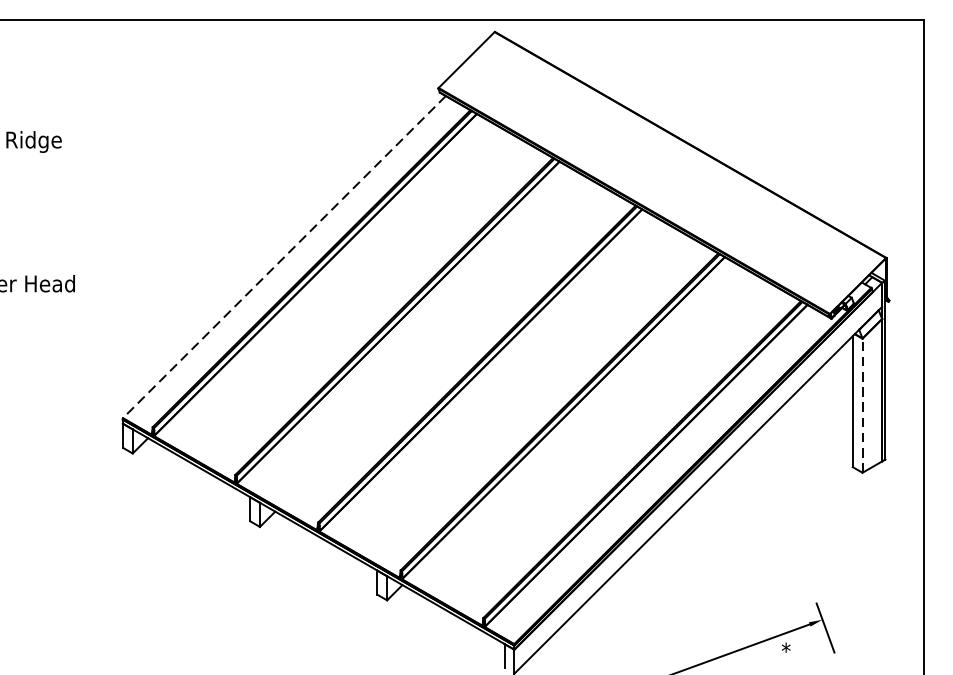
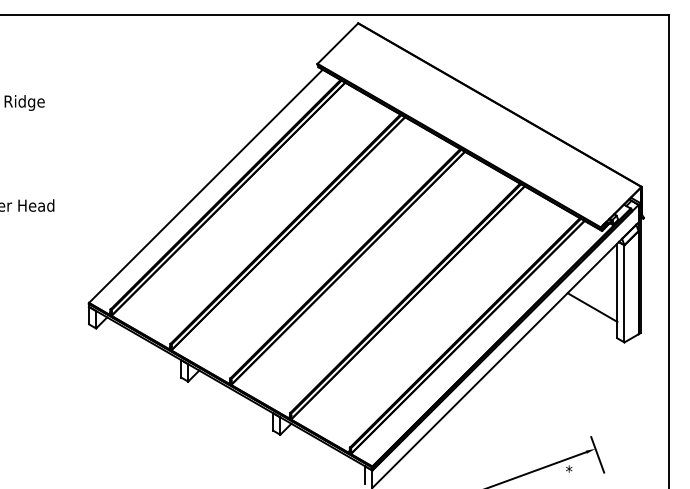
line: (283, 257) -> (205, 186), dashed -> solid
line: (862, 405) -> (624, 293), dashed -> solid
line: (818, 424) -> (592, 307), added

